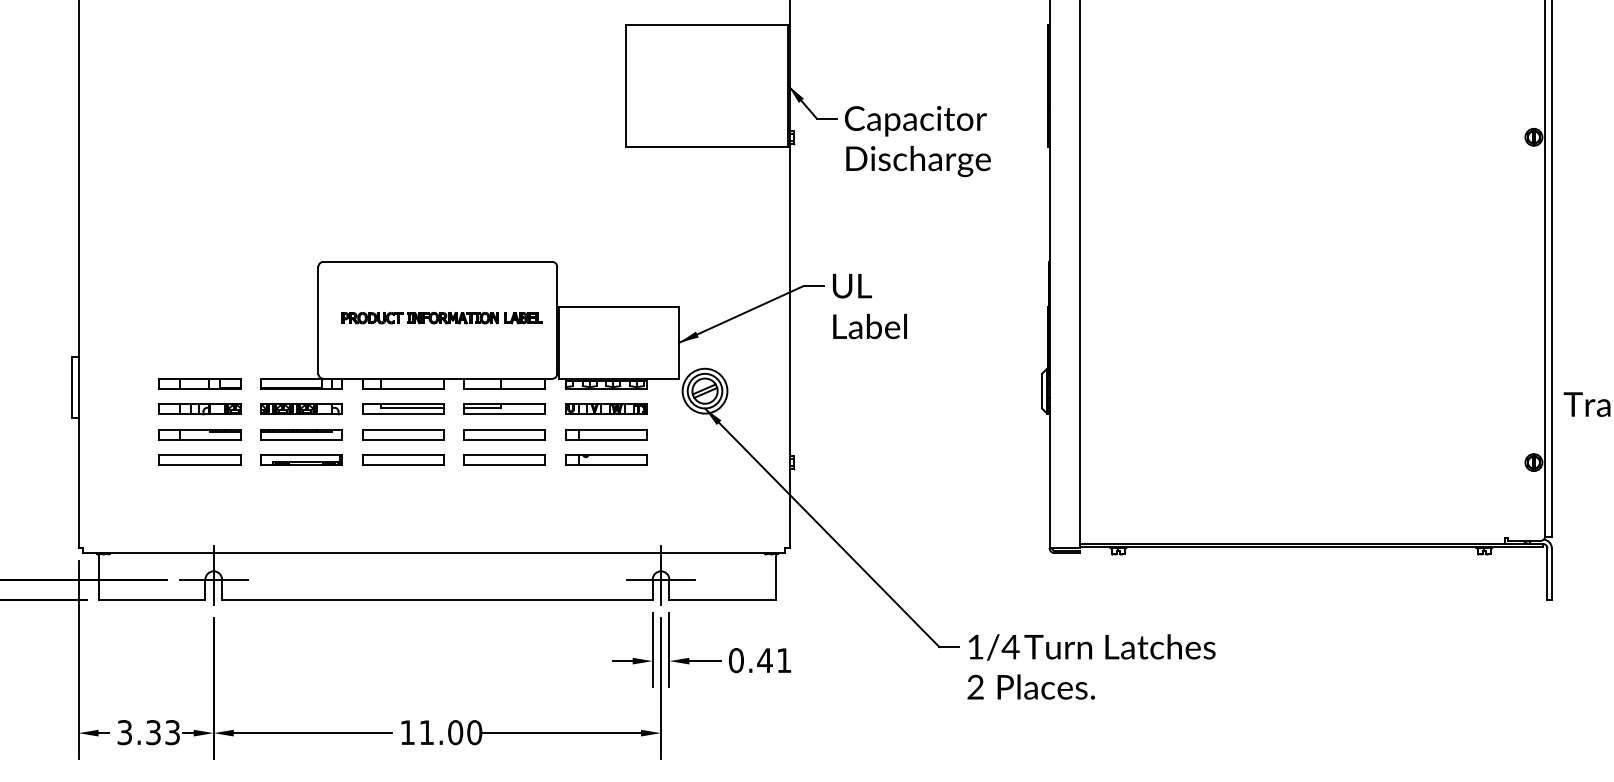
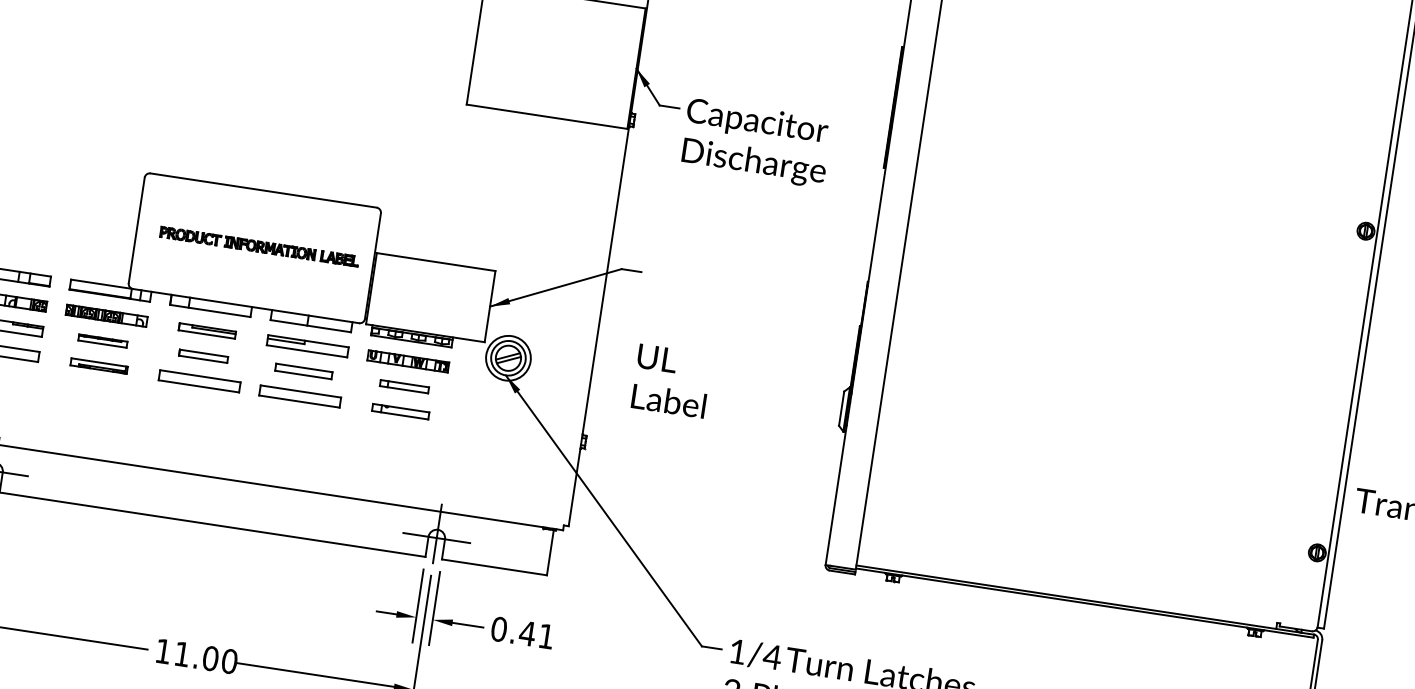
text: (869, 306) -> (671, 381), moved
part: (403, 408) -> (207, 330), size x0.7
part: (301, 434) -> (102, 340), size x0.6
part: (403, 434) -> (203, 356), size x0.6
part: (504, 434) -> (303, 371), size x0.7
part: (606, 434) -> (404, 386), size x0.6
part: (301, 459) -> (99, 365), size x0.7
part: (606, 459) -> (400, 411), size x0.7

